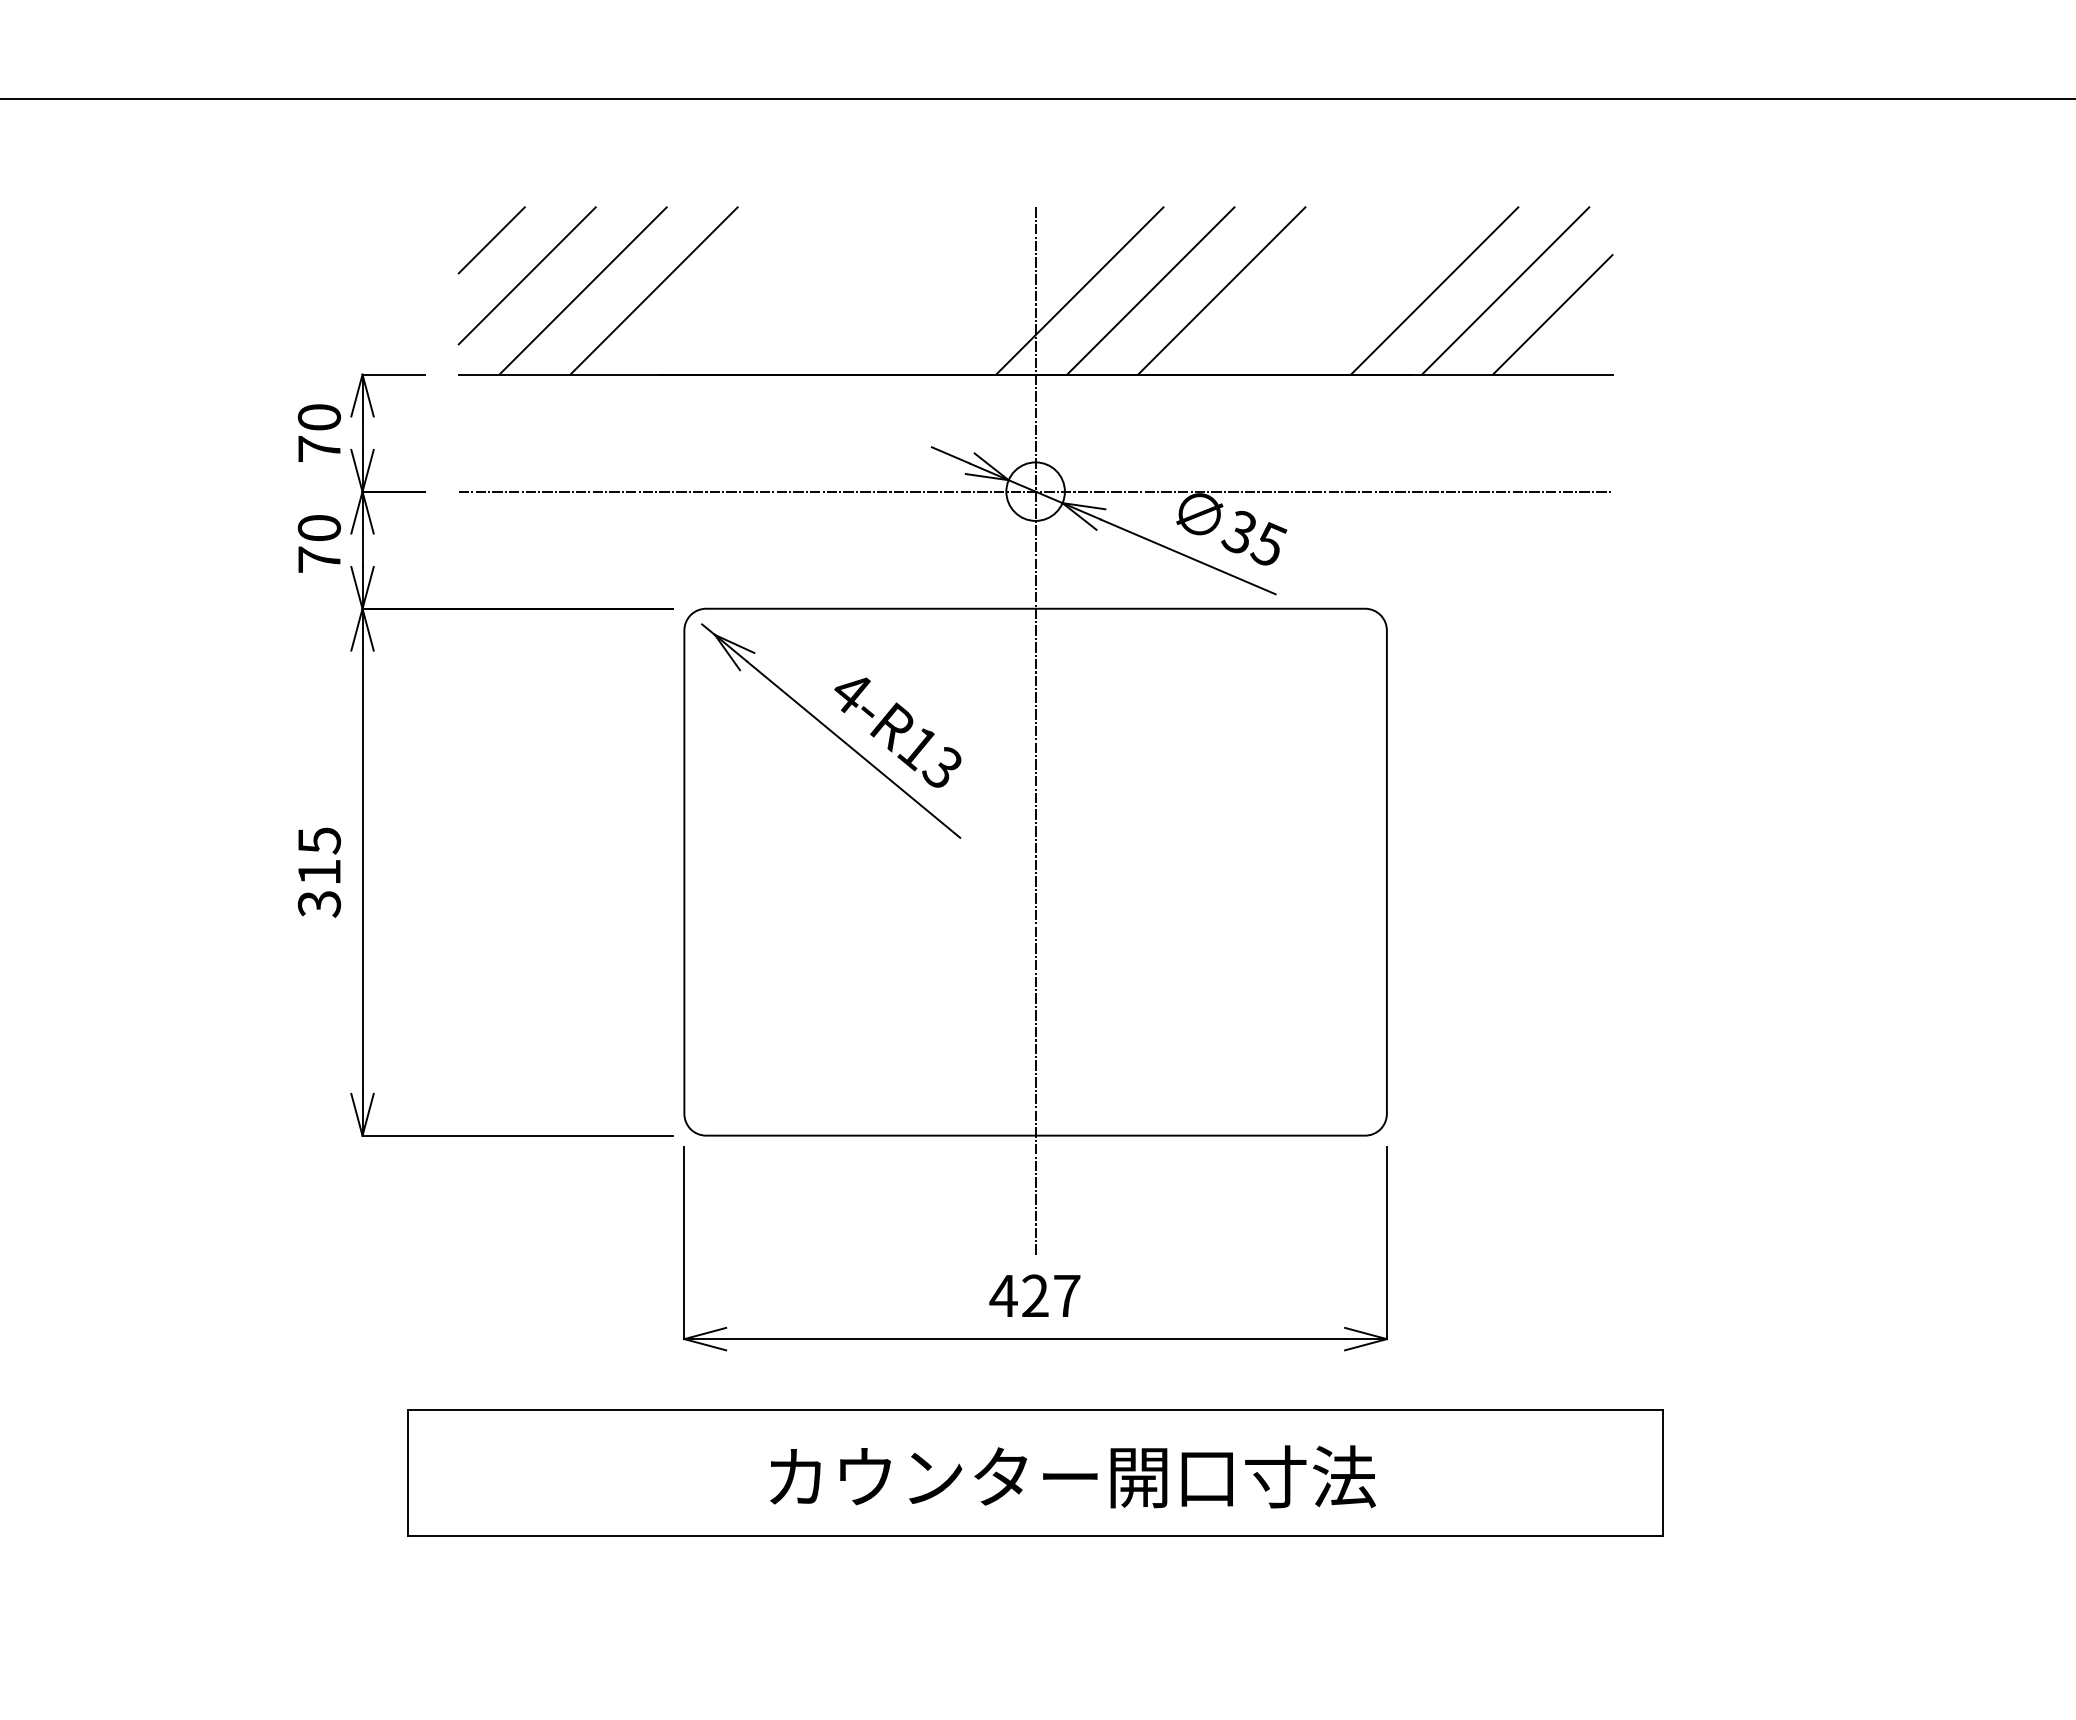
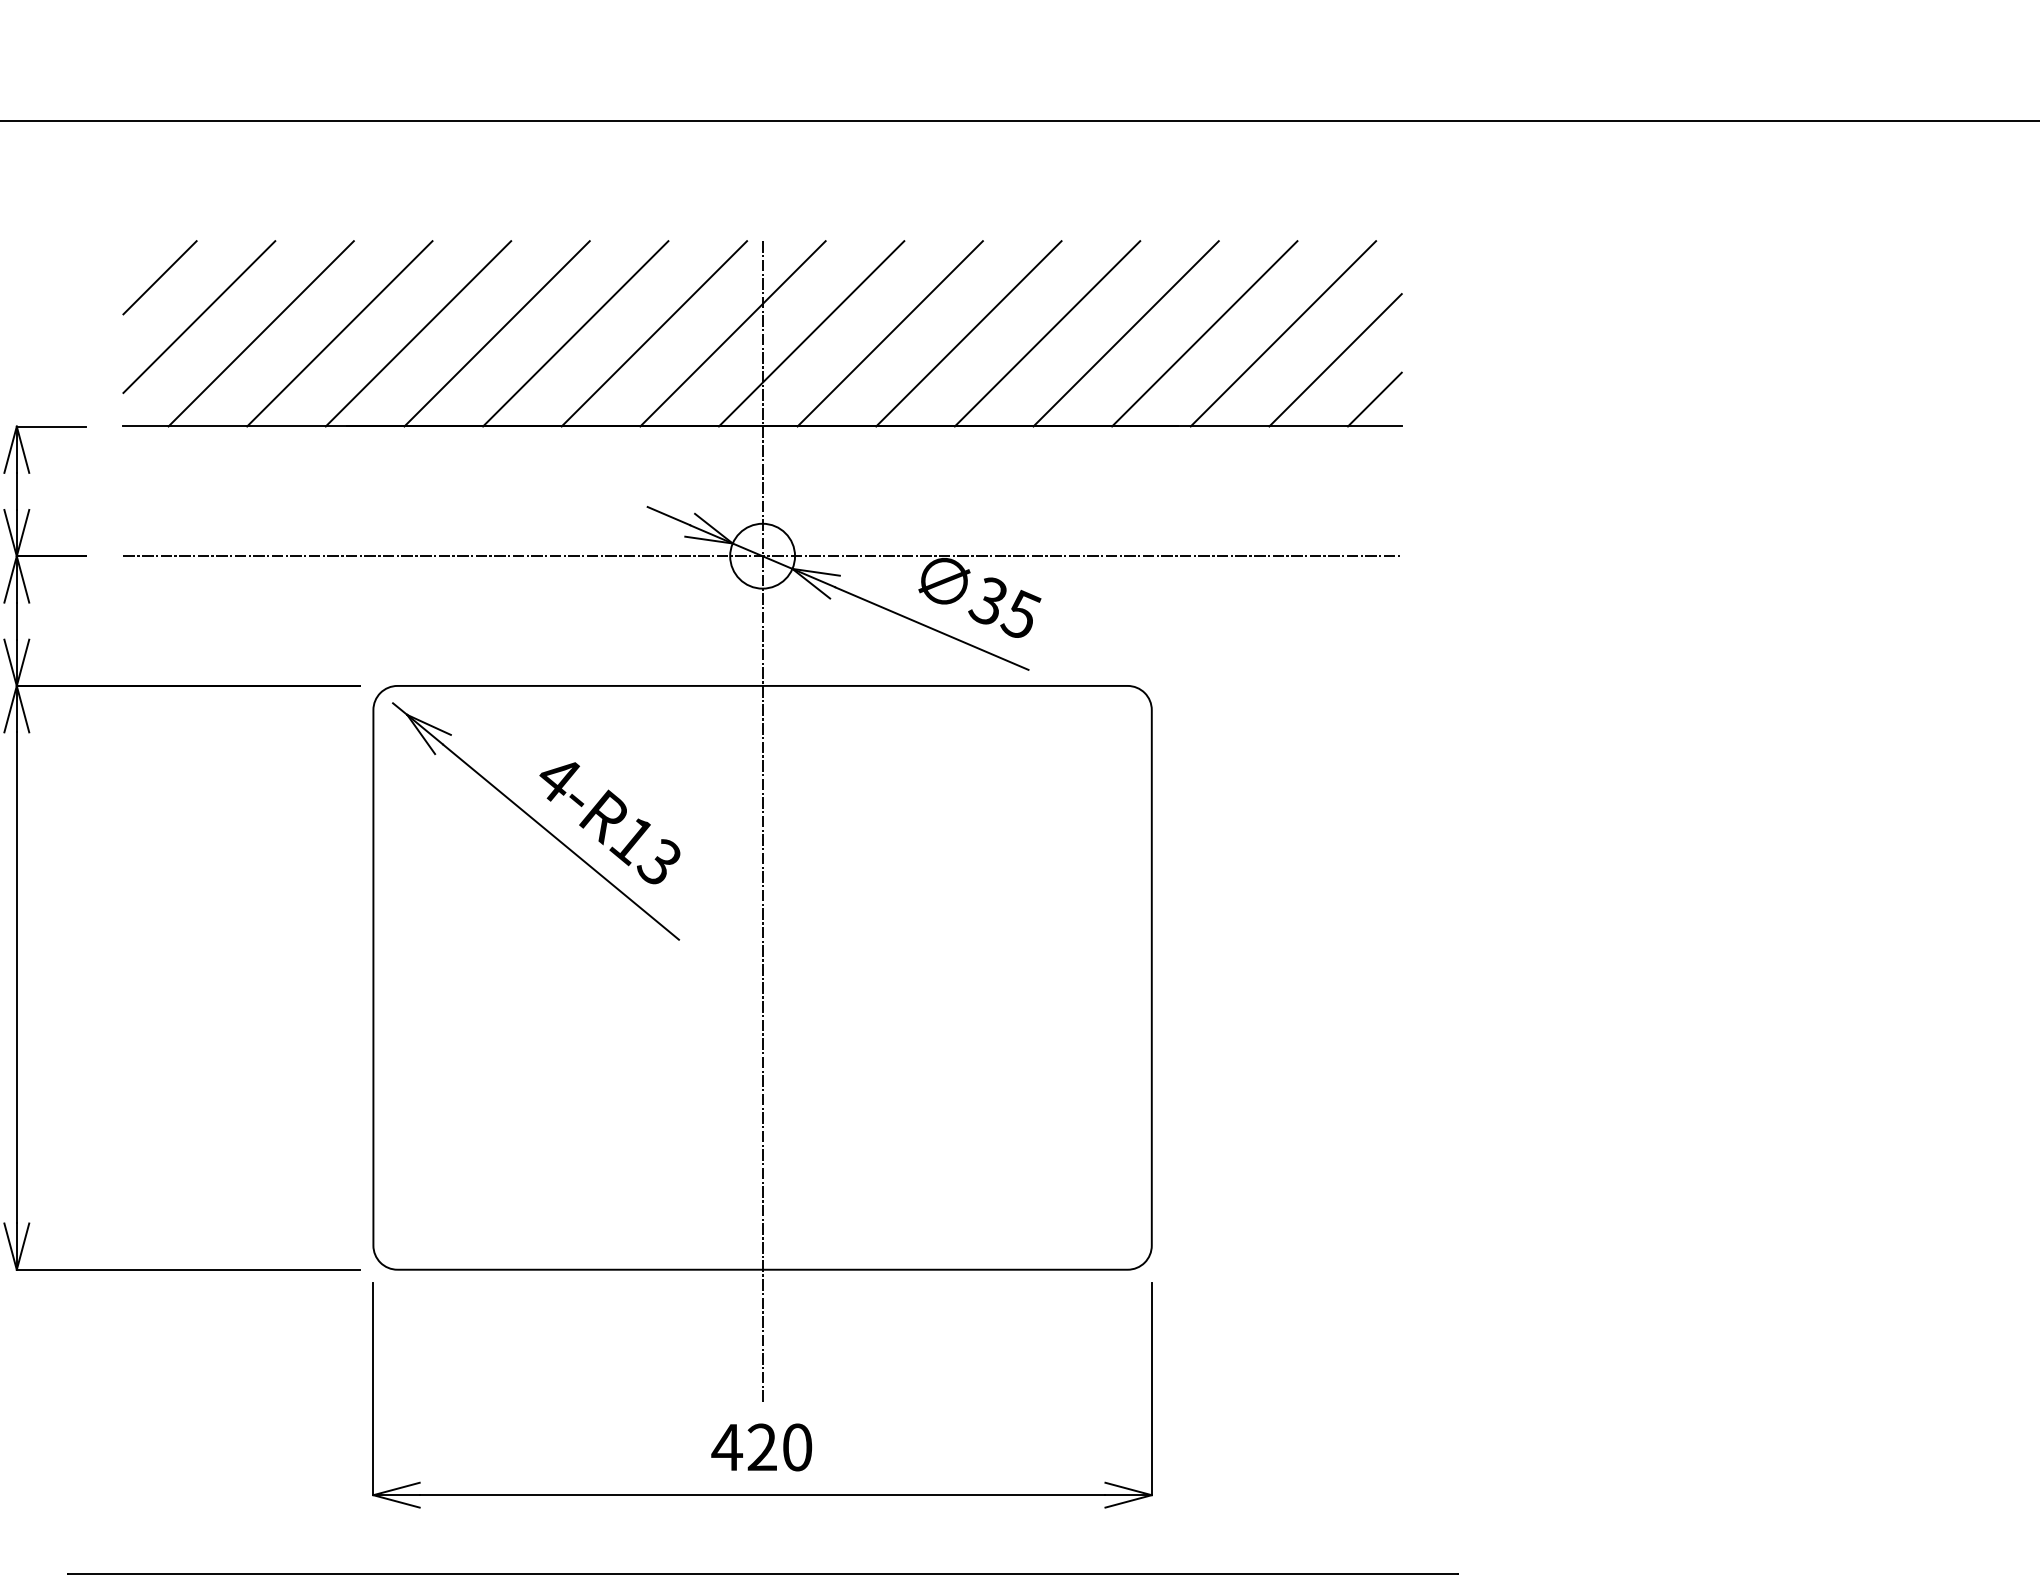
line: (724, 290) -> (417, 333), added
line: (795, 290) -> (496, 333), added
line: (866, 290) -> (575, 333), added
line: (937, 290) -> (653, 333), added
line: (1008, 290) -> (732, 333), added
line: (1292, 290) -> (1047, 333), added
line: (1363, 290) -> (1125, 333), added
line: (1587, 350) -> (1374, 399), added
text: (1067, 1295) -> (797, 1446), 427 -> 420

